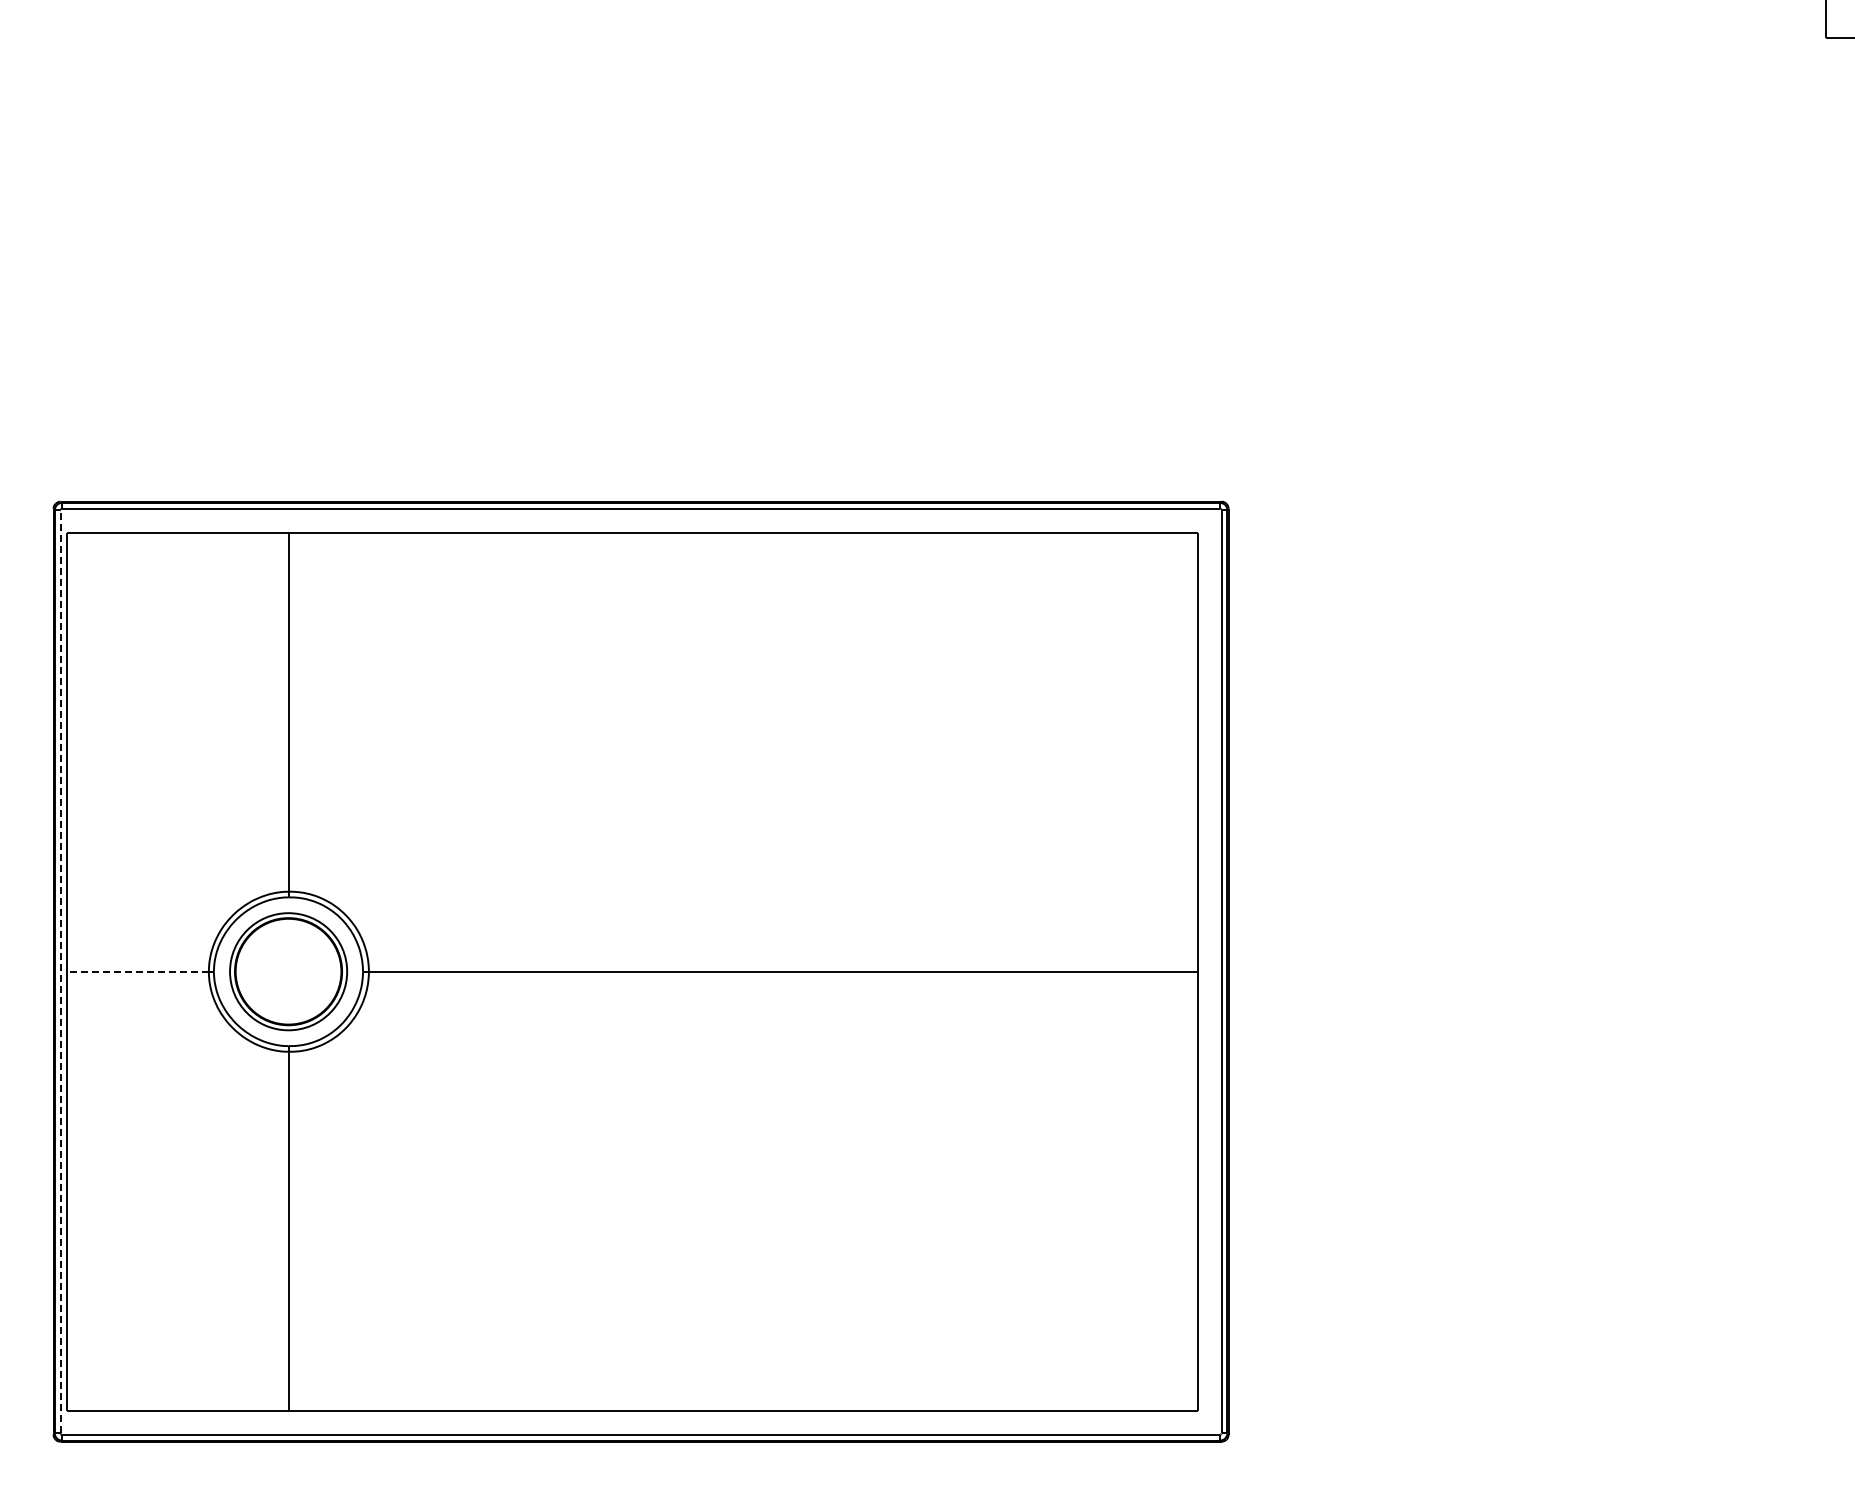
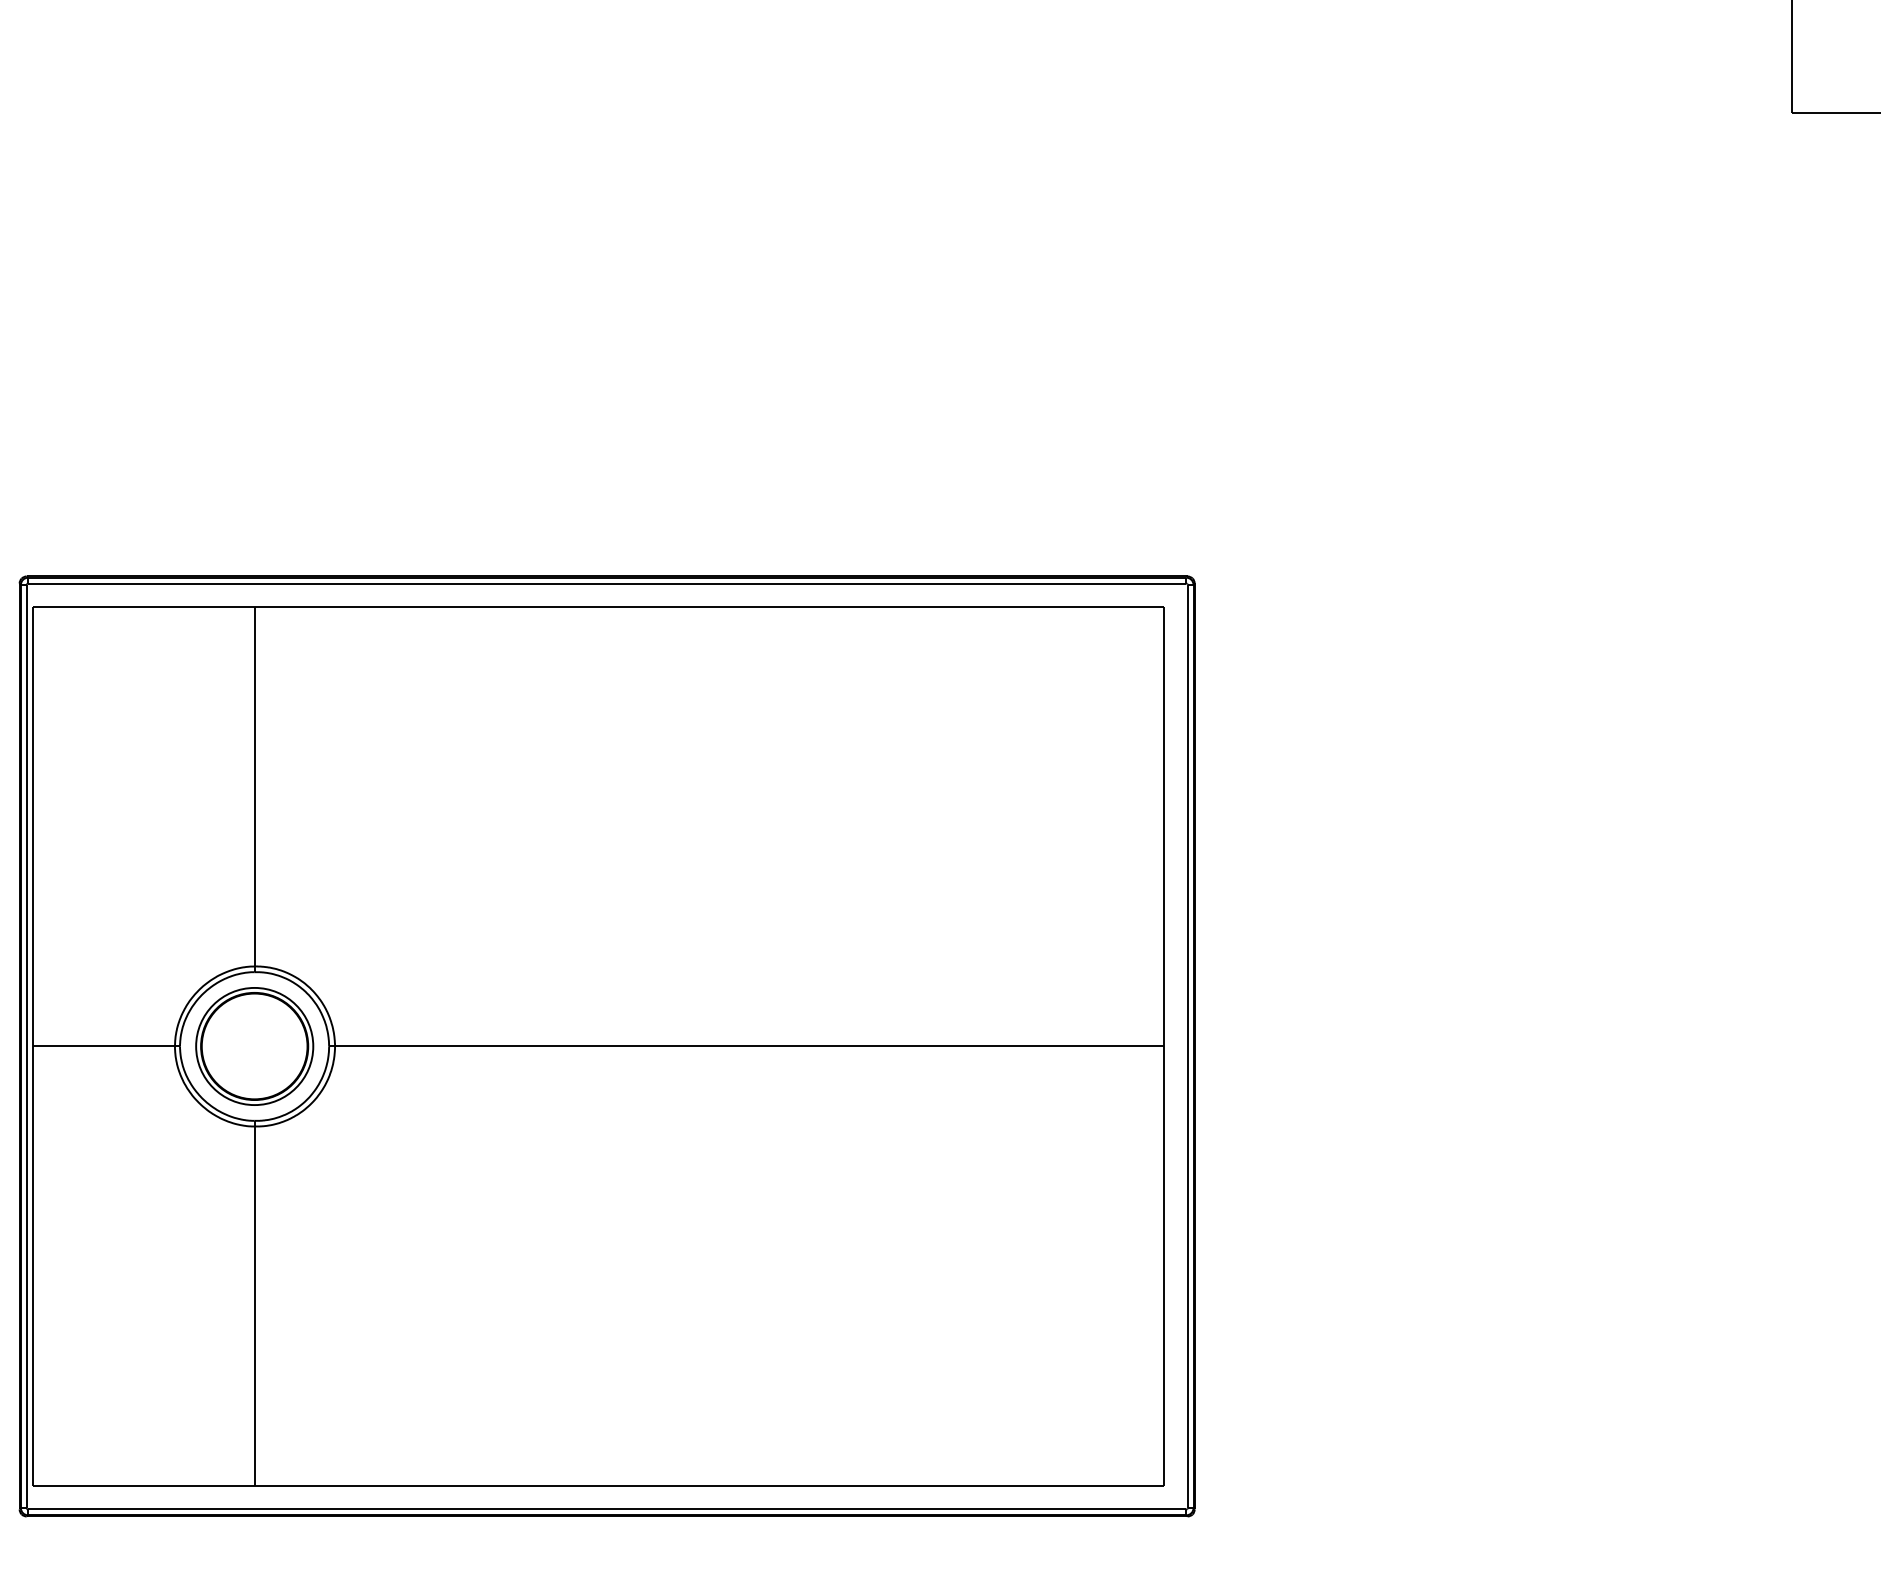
line: (60, 971) -> (26, 1046), dashed -> solid
line: (137, 971) -> (103, 1046), dashed -> solid

